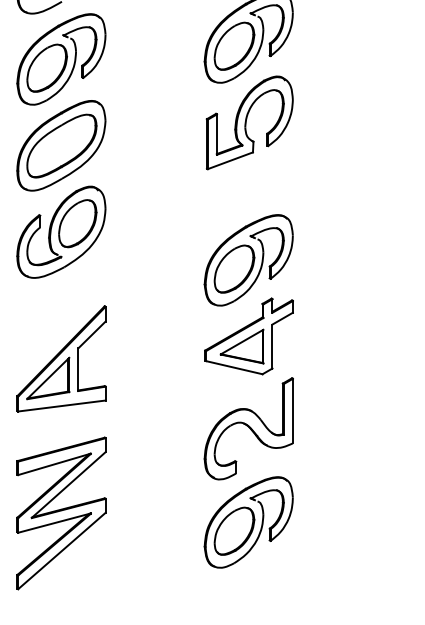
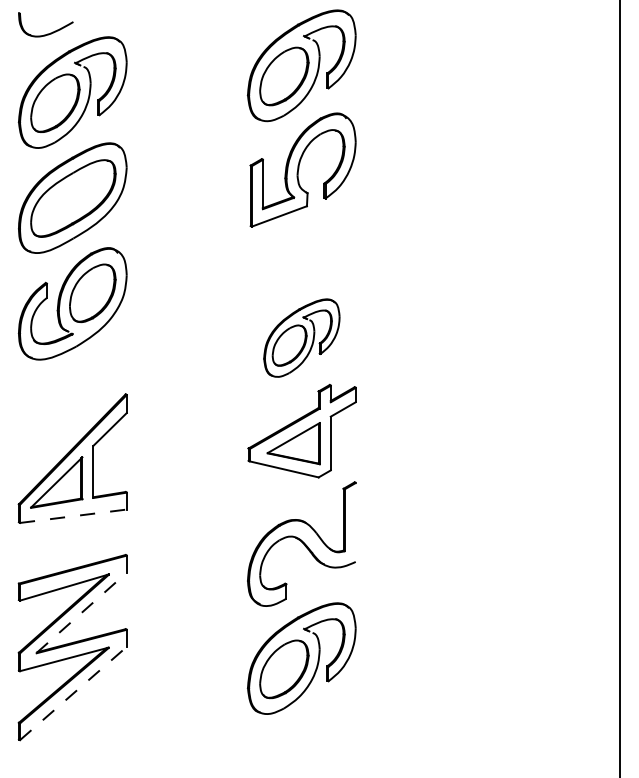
part: (248, 259) -> (301, 337), size x0.7
line: (61, 406) -> (73, 516), solid -> dashed
line: (292, 410) -> (355, 521), removed
line: (69, 484) -> (82, 612), solid -> dashed
line: (61, 551) -> (73, 693), solid -> dashed

